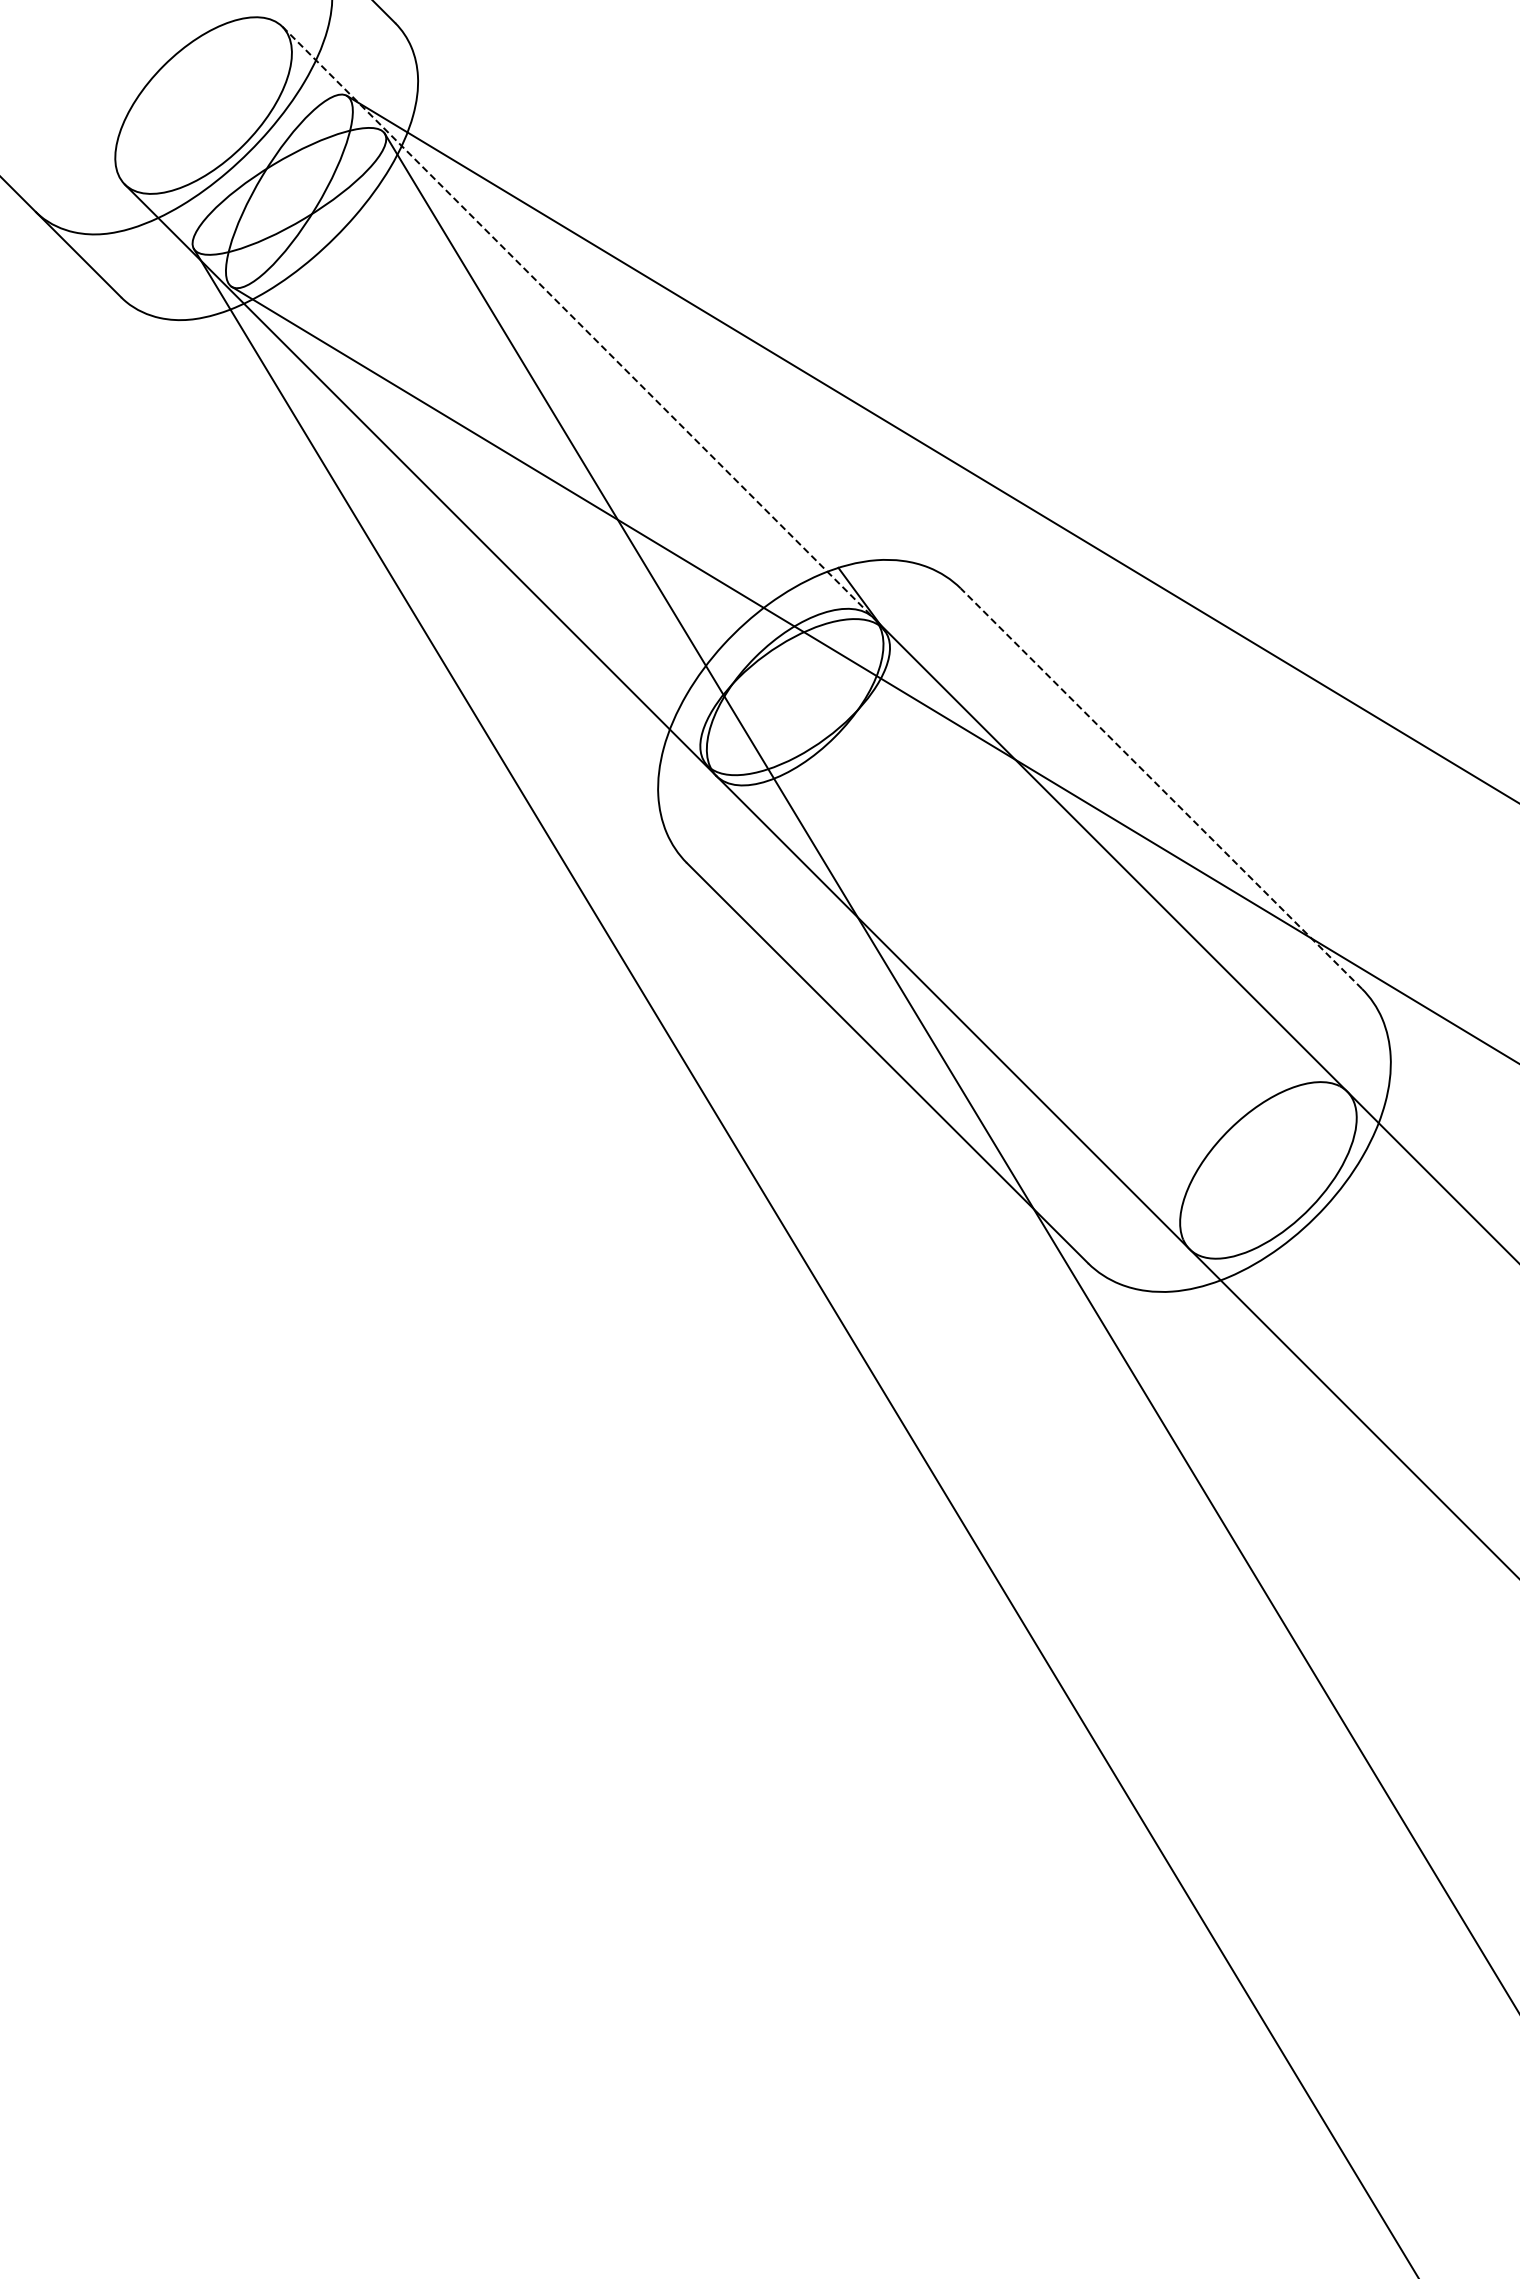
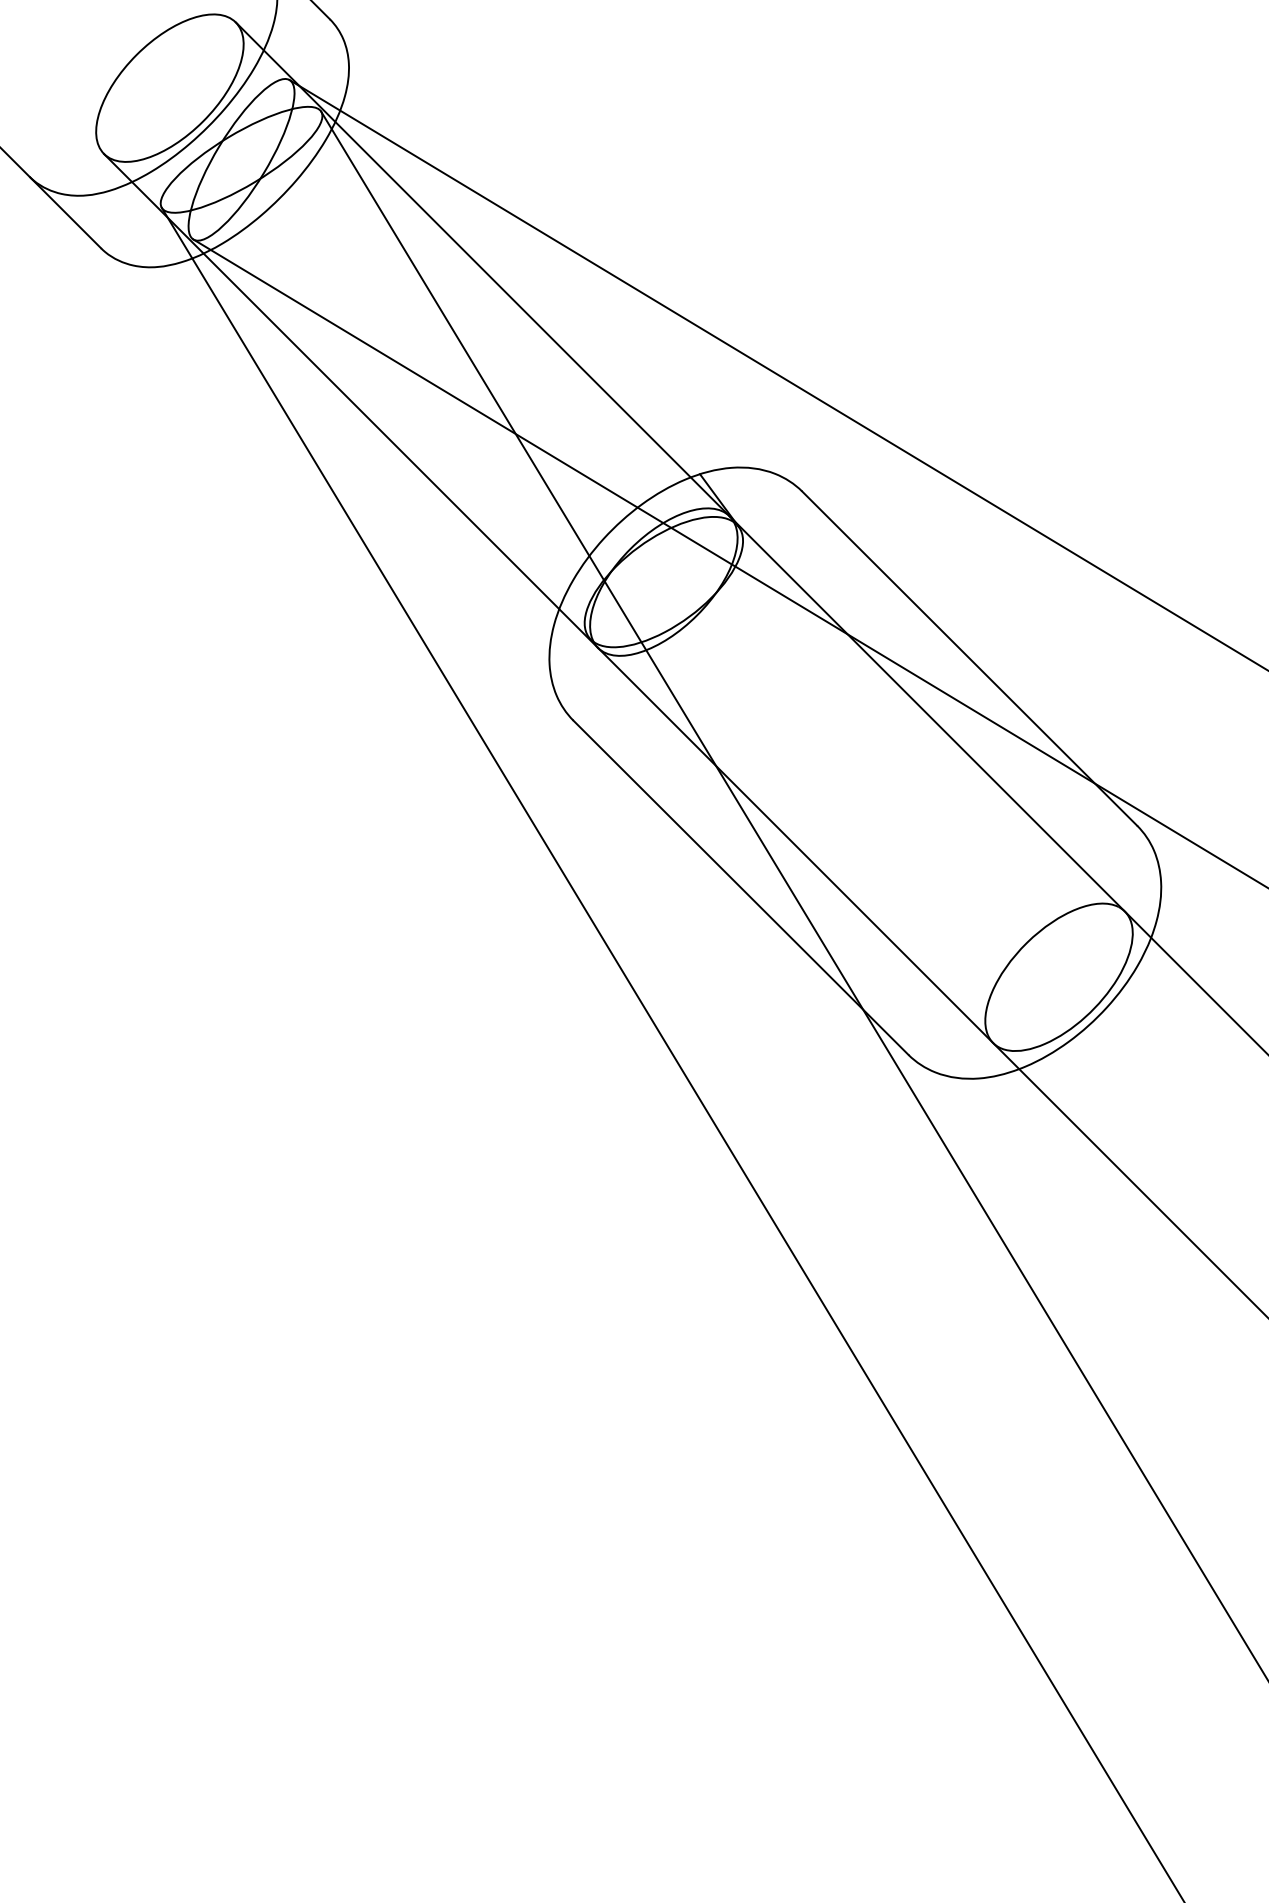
line: (578, 322) -> (482, 269), dashed -> solid
line: (1161, 788) -> (969, 658), dashed -> solid

